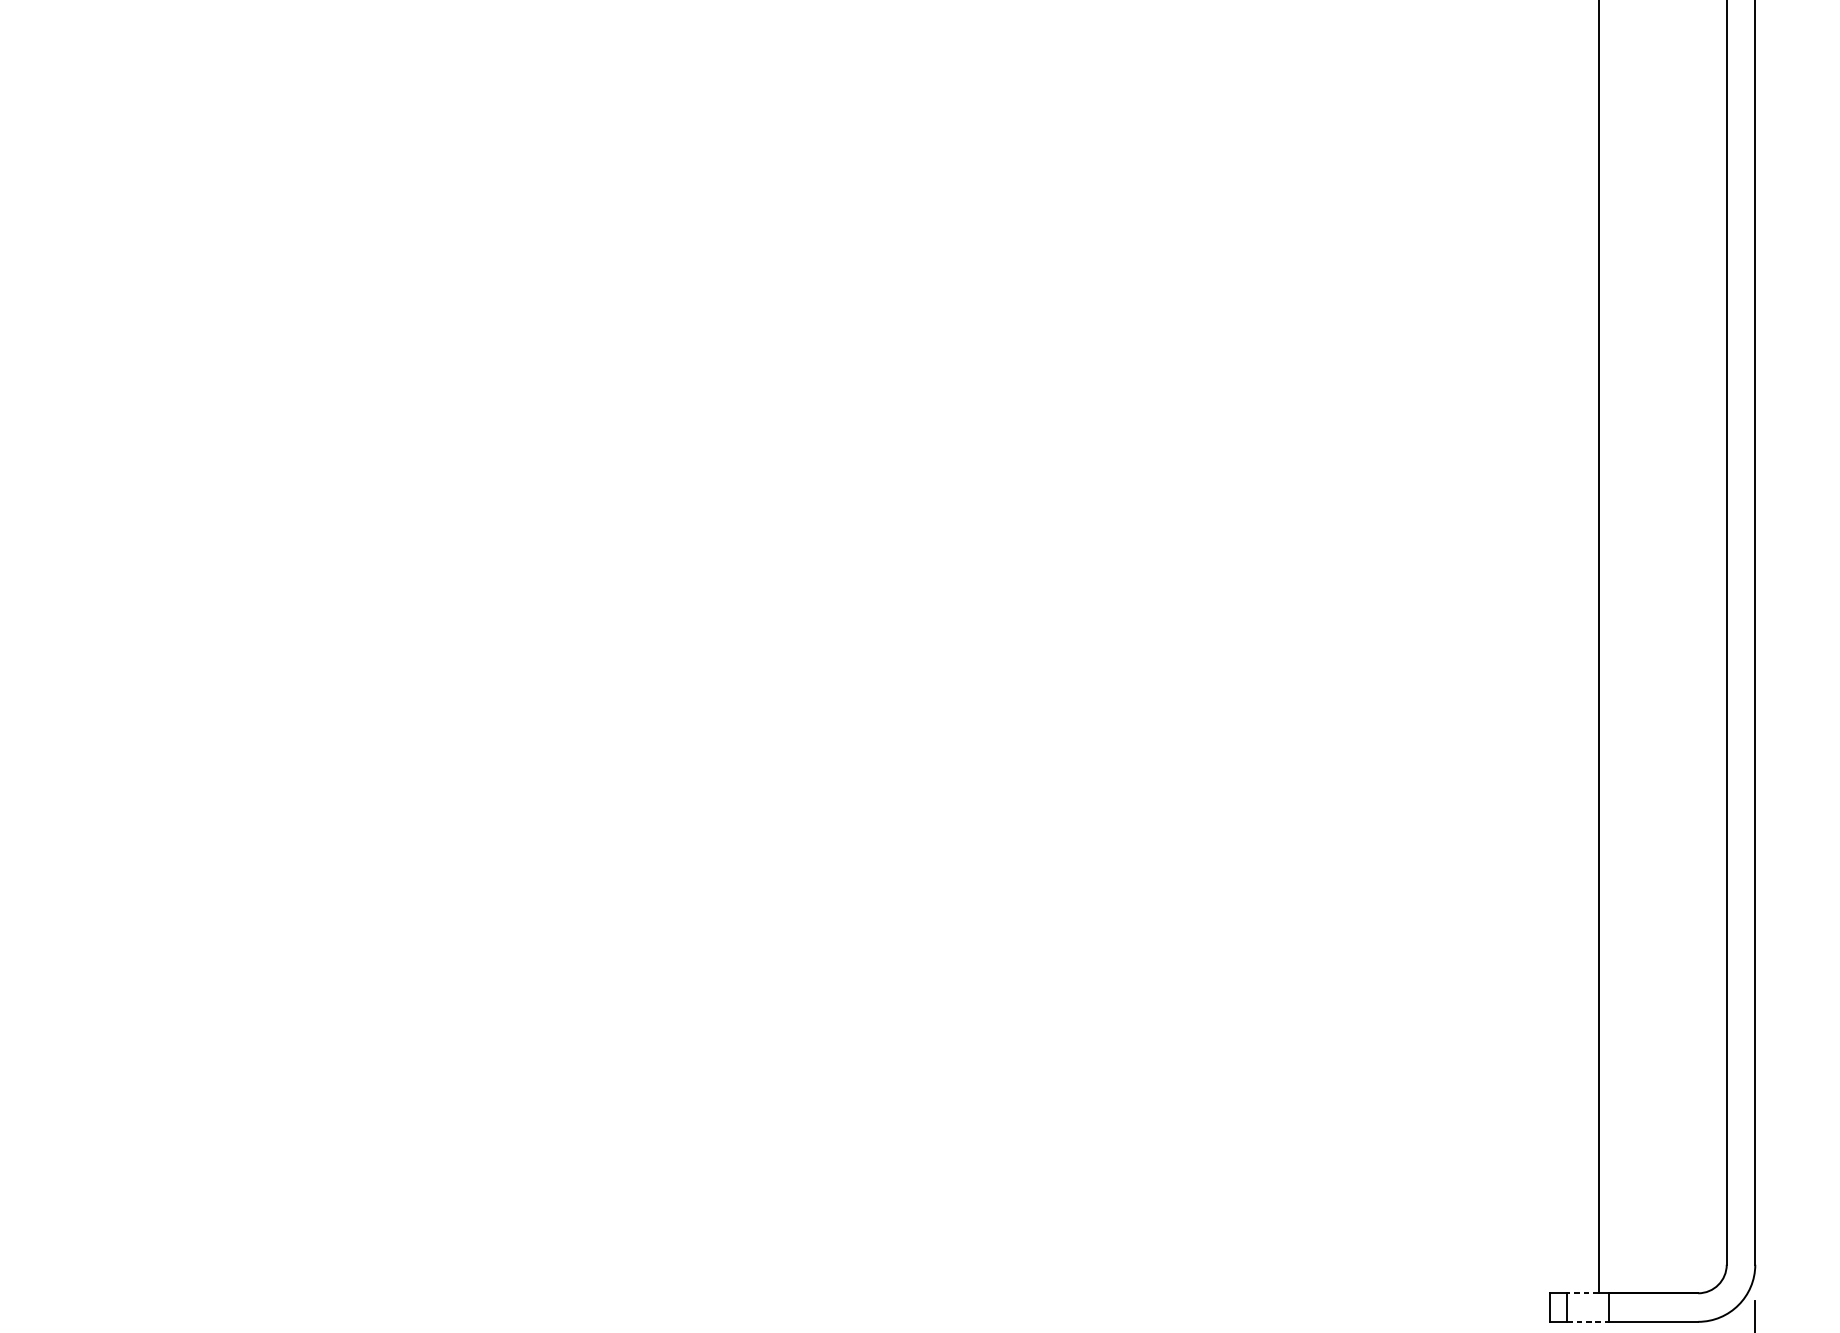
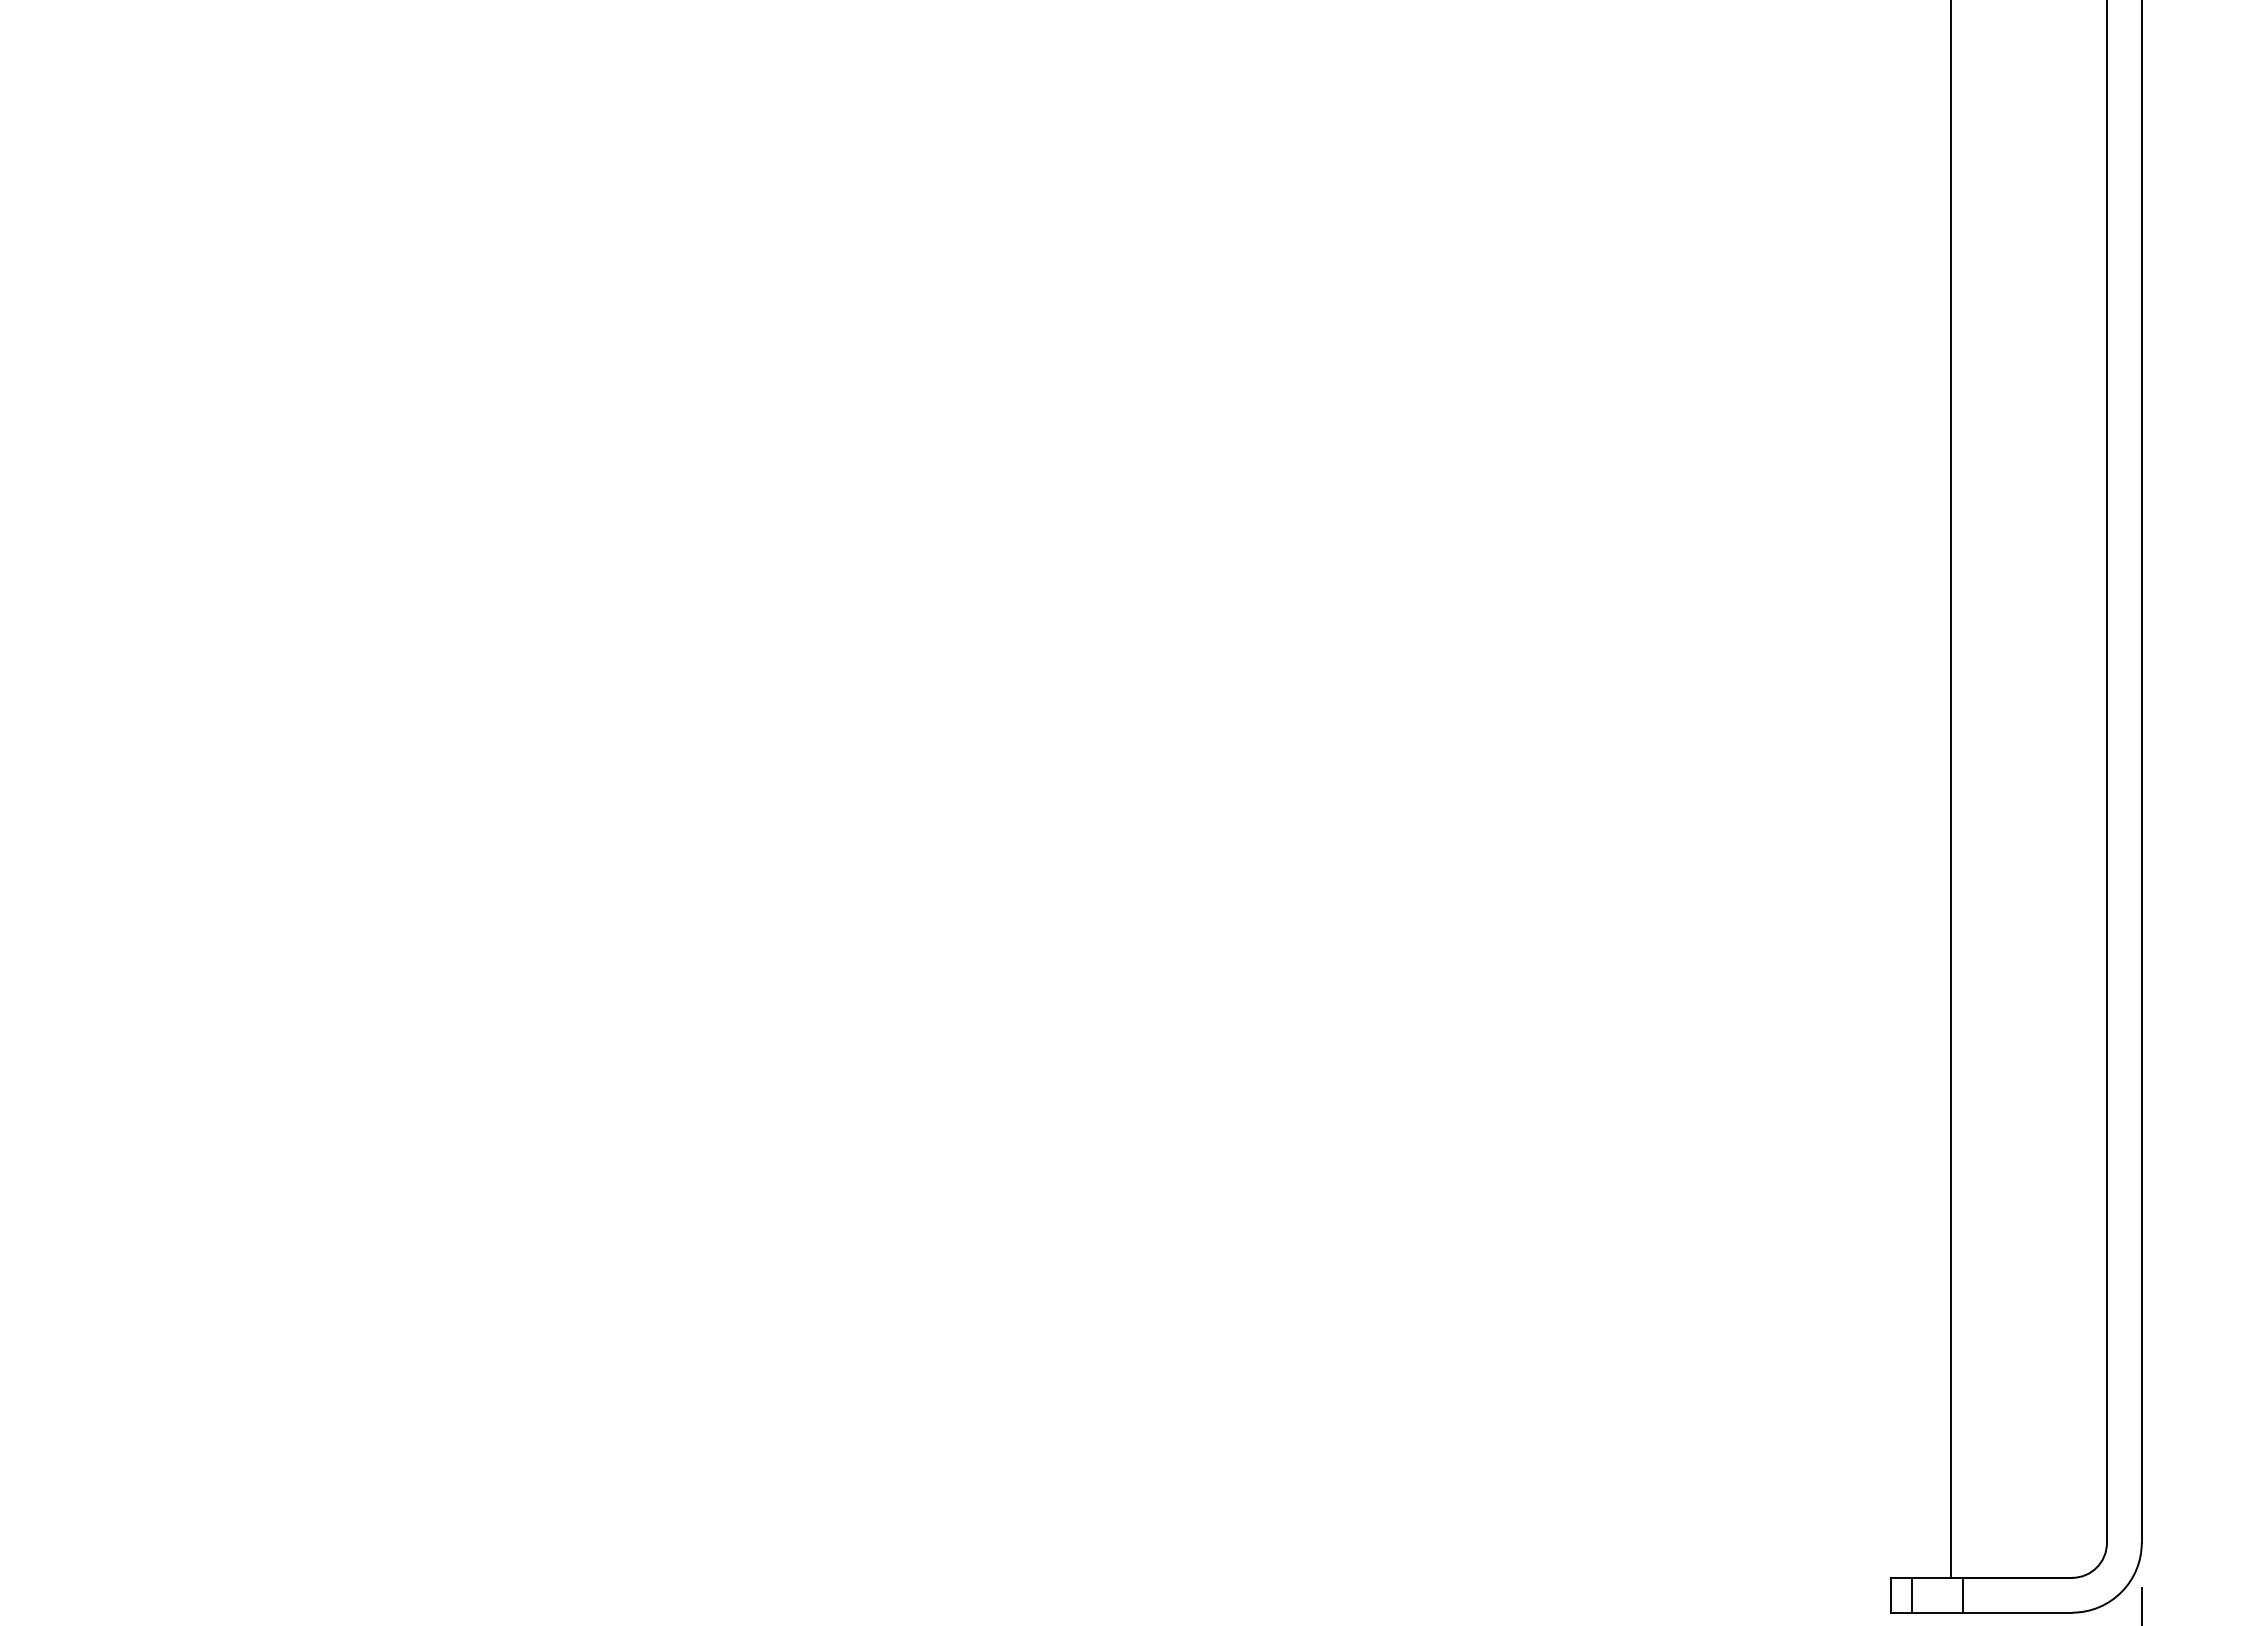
line: (1582, 1293) -> (1930, 1577), dashed -> solid
line: (1587, 1321) -> (1937, 1612), dashed -> solid

